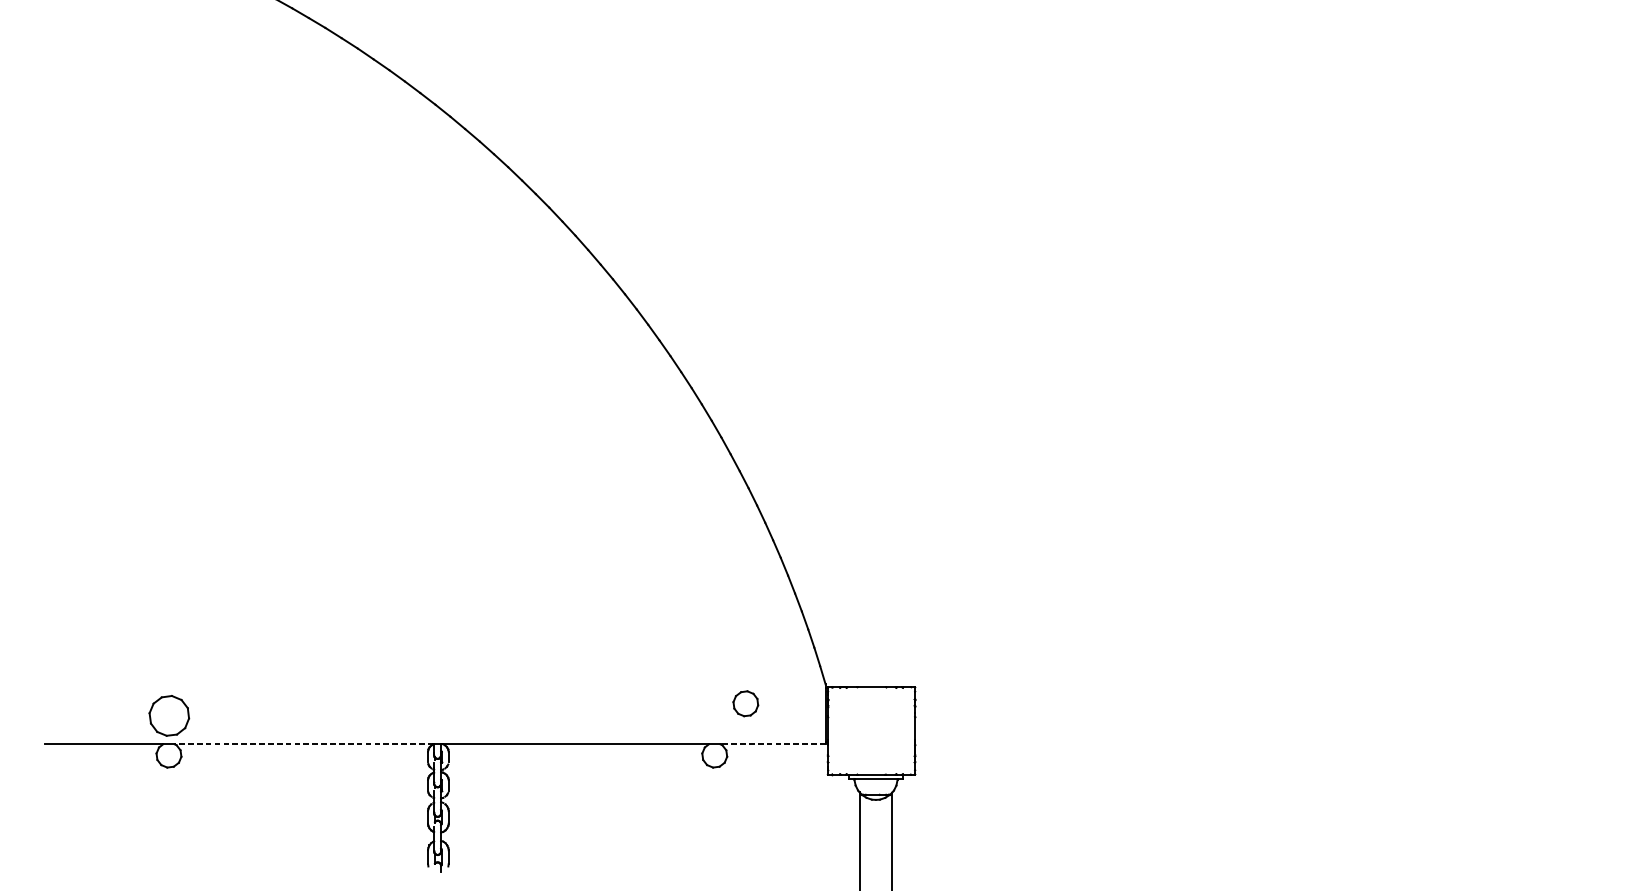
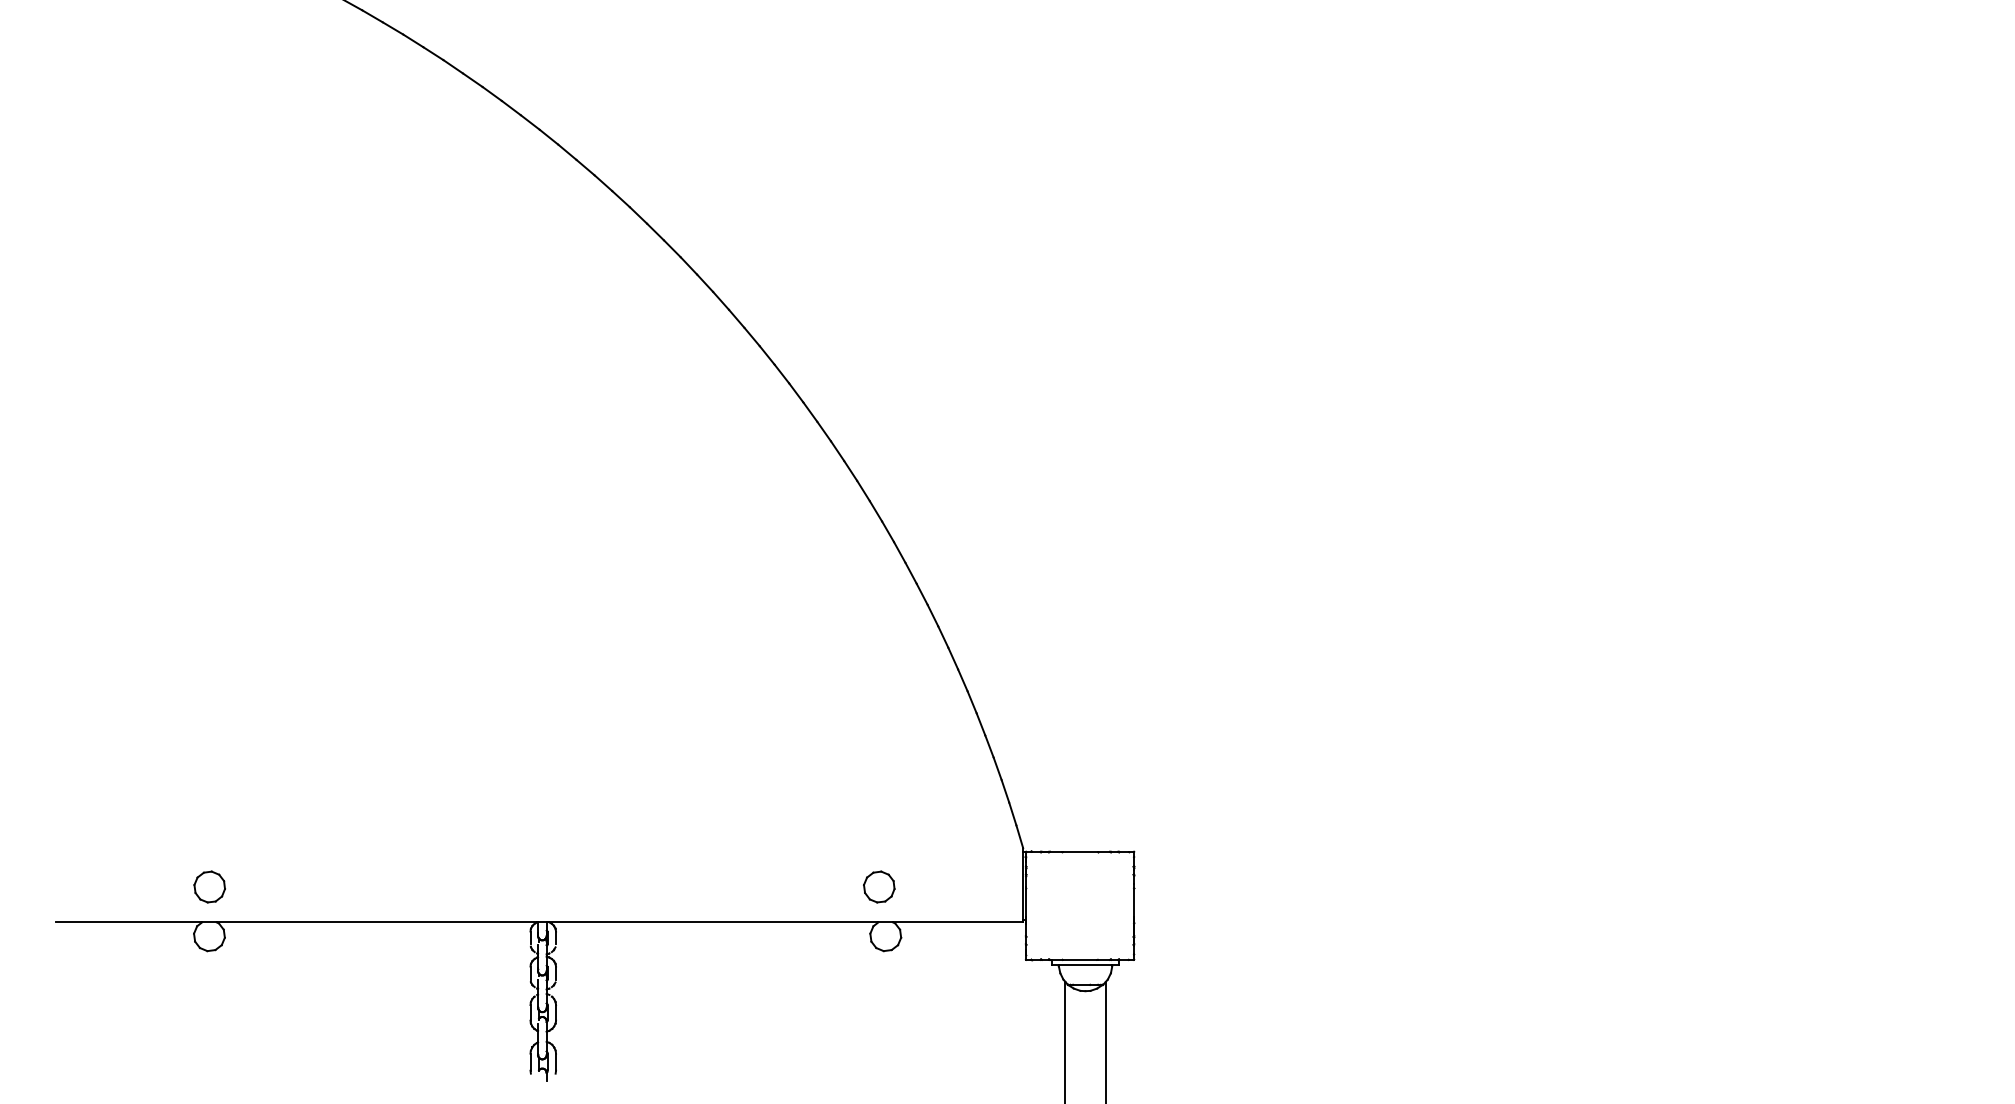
part: (746, 703) -> (879, 886), moved
part: (169, 715) -> (209, 886), size x0.62
line: (303, 744) -> (376, 922), dashed -> solid
line: (772, 744) -> (957, 922), dashed -> solid

